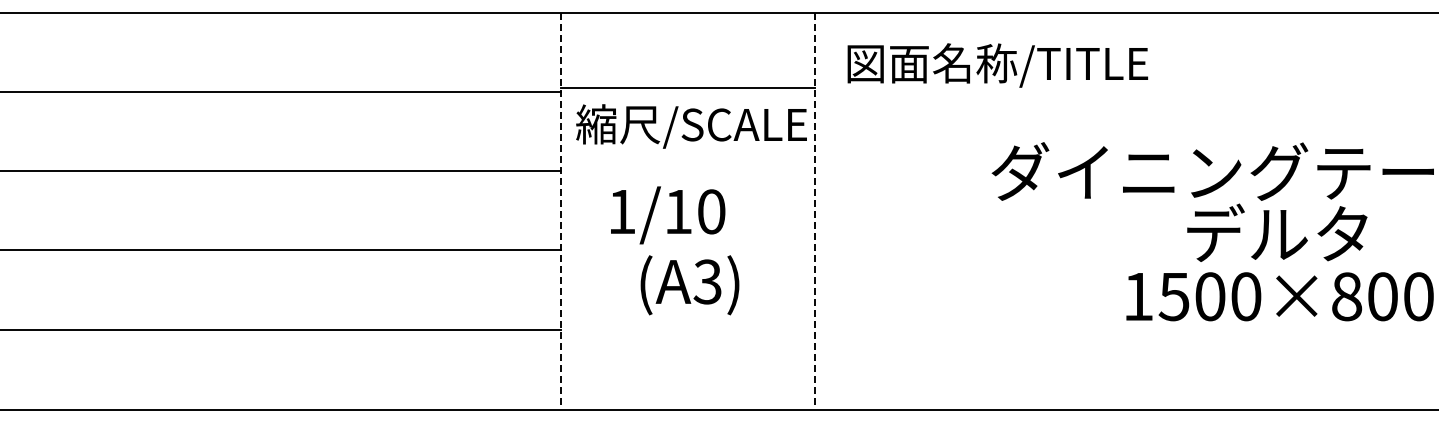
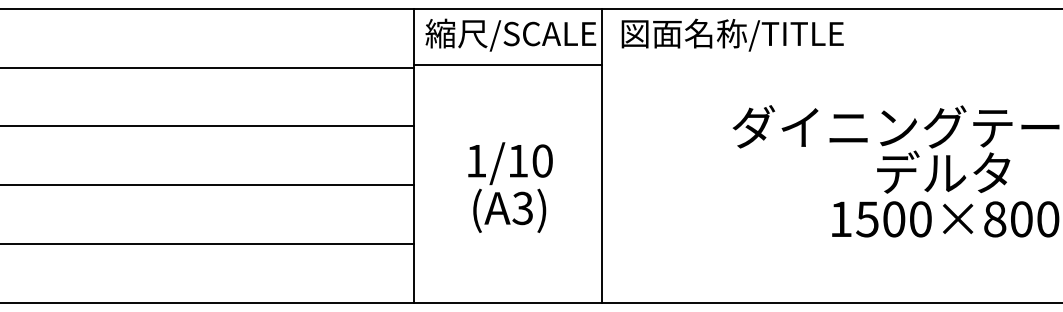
text: (997, 65) -> (732, 35), moved
text: (691, 126) -> (510, 35), moved
line: (560, 211) -> (414, 156), dashed -> solid
line: (815, 211) -> (602, 156), dashed -> solid
text: (668, 215) -> (510, 163), moved

